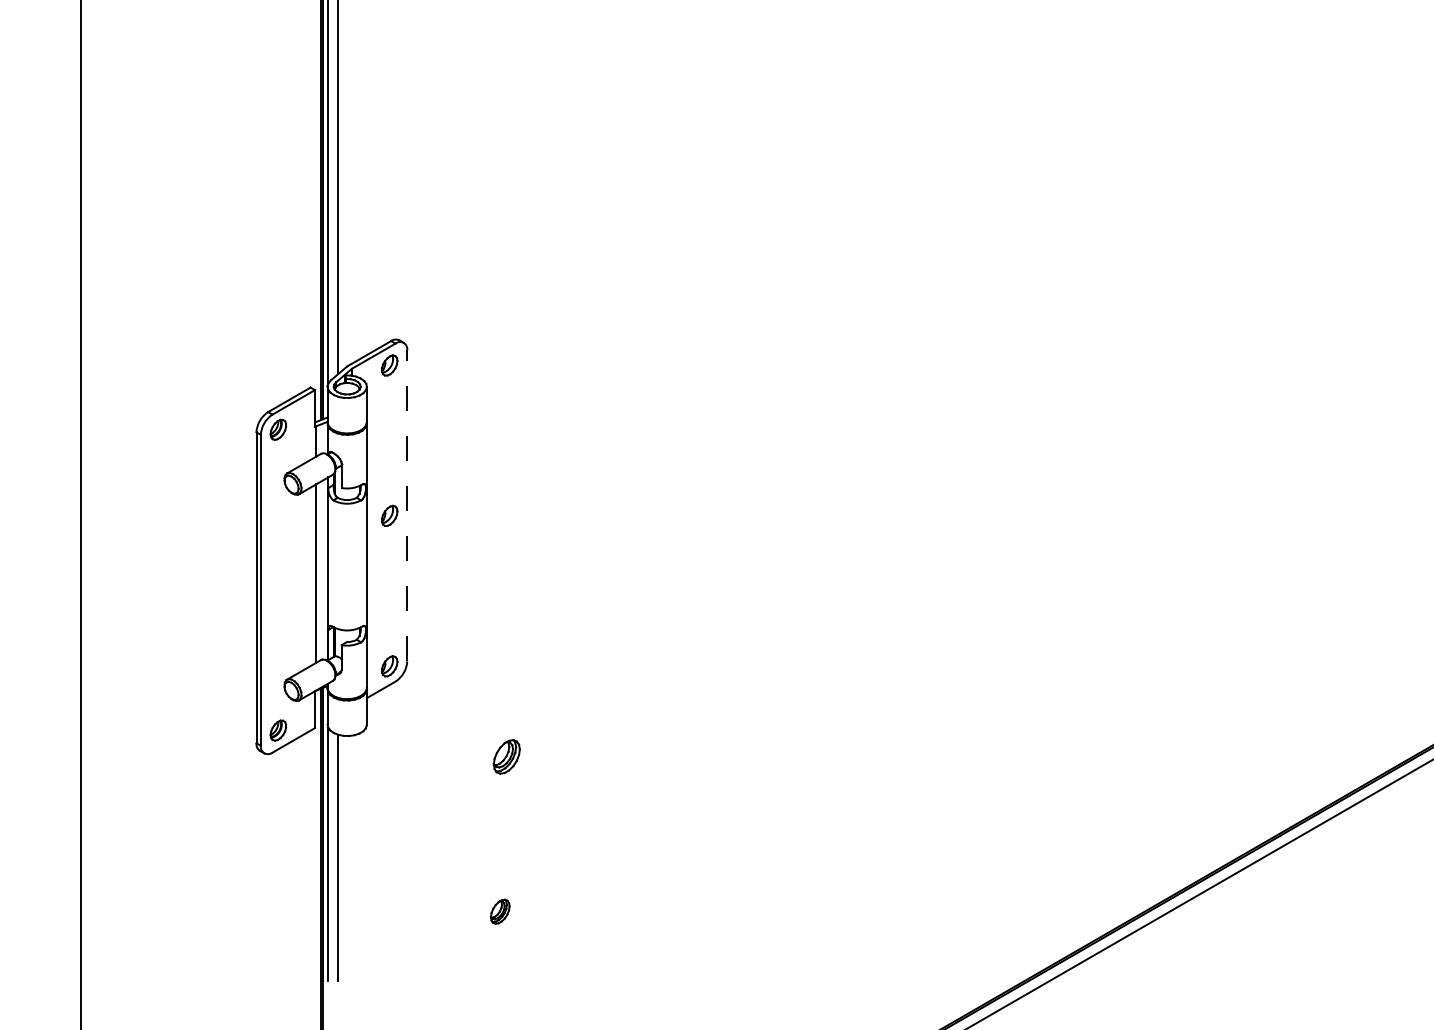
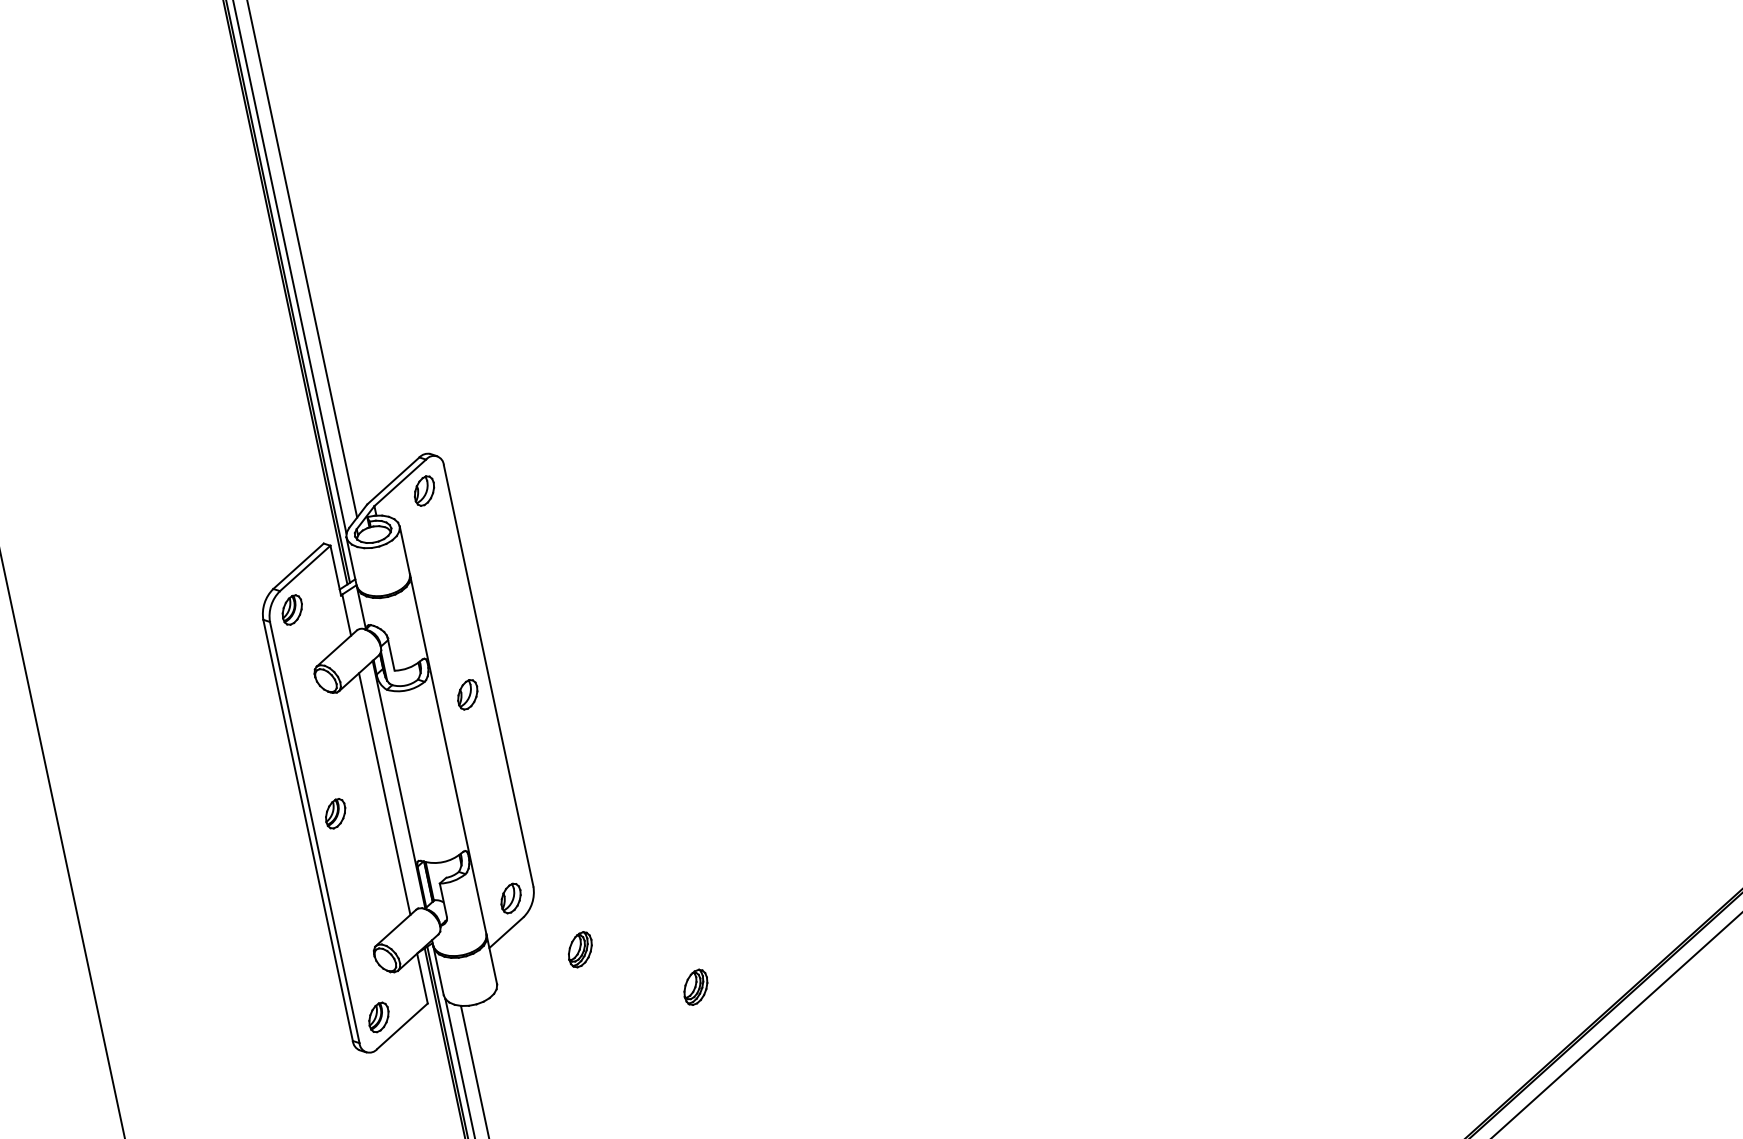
line: (407, 505) -> (488, 675), dashed -> solid
part: (278, 580) -> (335, 814), added
part: (430, 712) -> (579, 949), added
part: (506, 756) -> (695, 986), size x0.71

